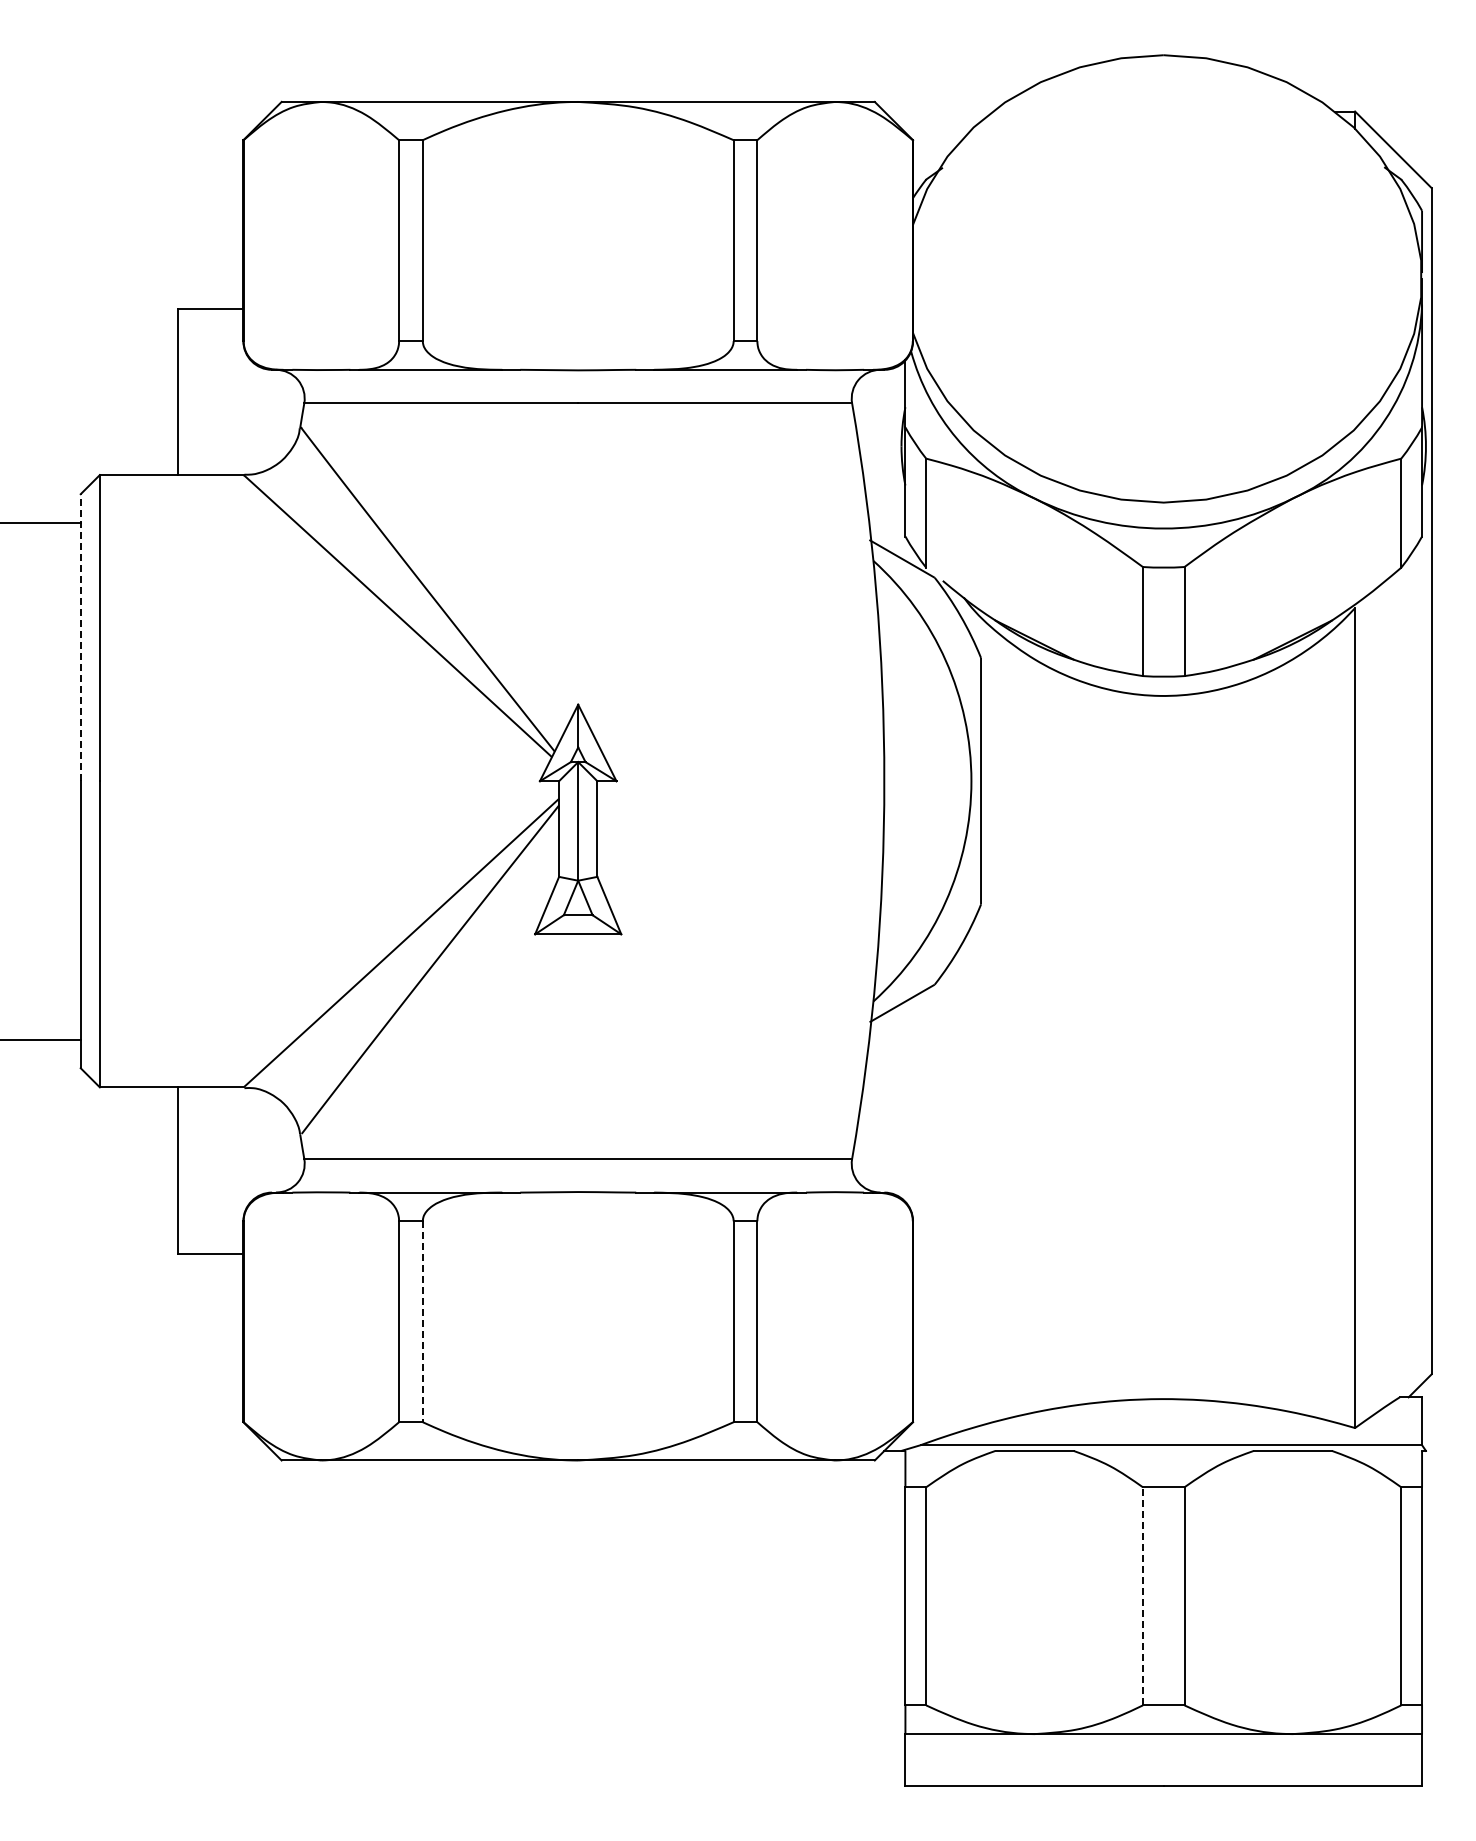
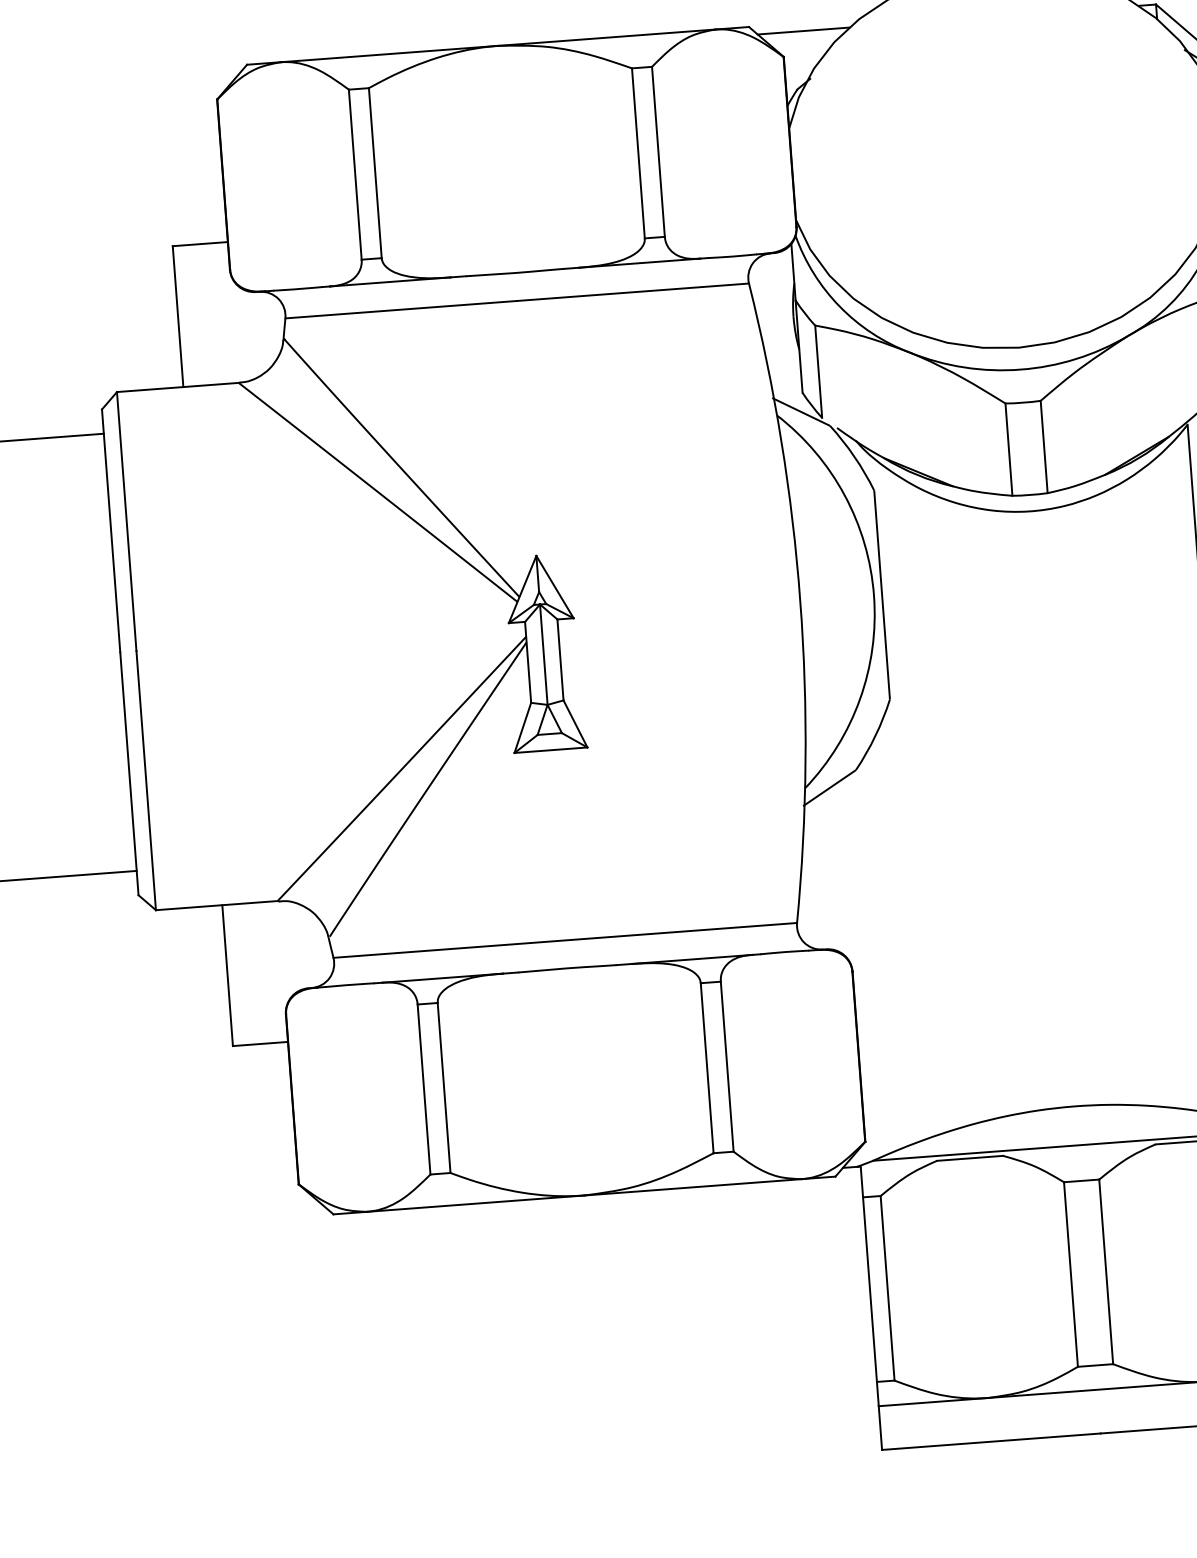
line: (938, 111) -> (803, 31), added
line: (80, 637) -> (110, 530), dashed -> solid
line: (422, 1322) -> (443, 1088), dashed -> solid
line: (1142, 1595) -> (1070, 1273), dashed -> solid

